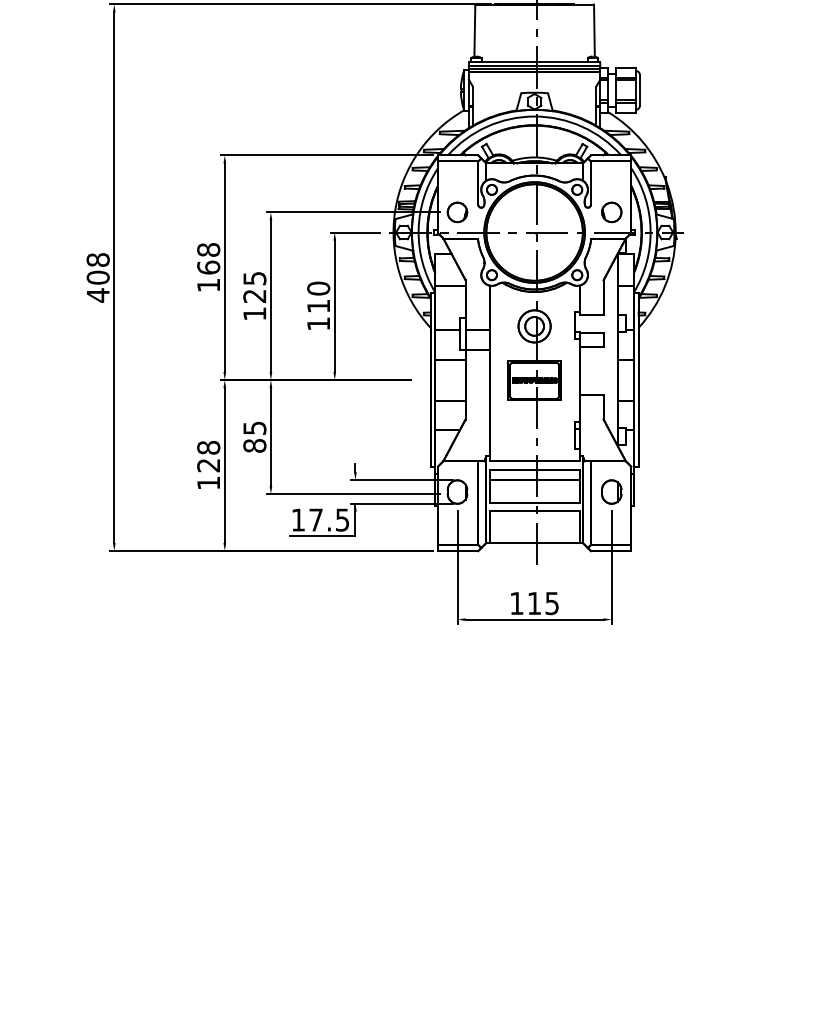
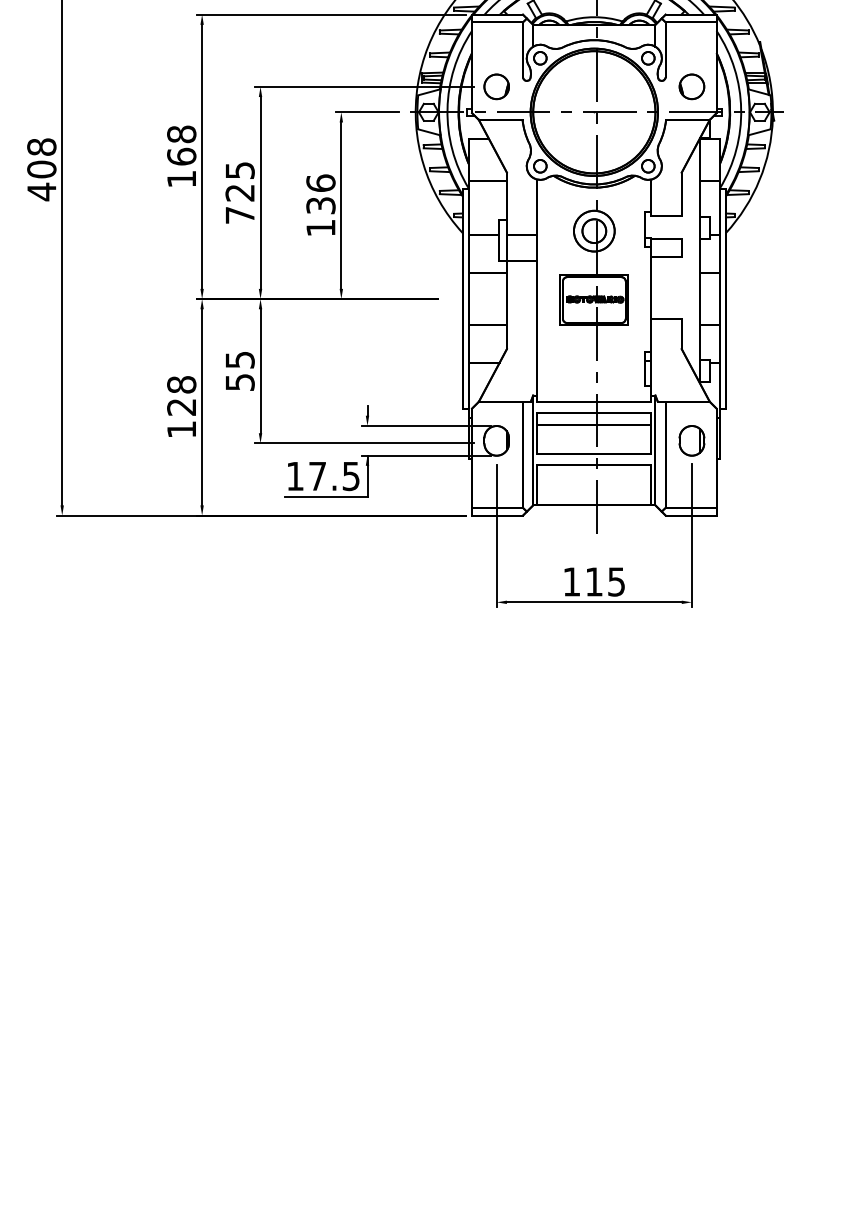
text: (318, 296) -> (320, 193), 110 -> 136
text: (254, 313) -> (239, 214), 125 -> 725
text: (254, 445) -> (239, 381), 85 -> 55

